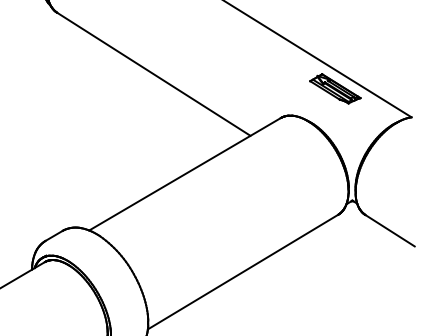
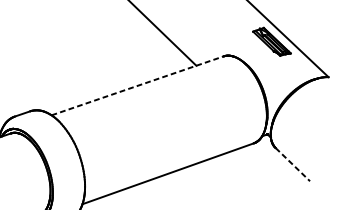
line: (185, 174) -> (137, 86), solid -> dashed
line: (390, 231) -> (293, 165), solid -> dashed

